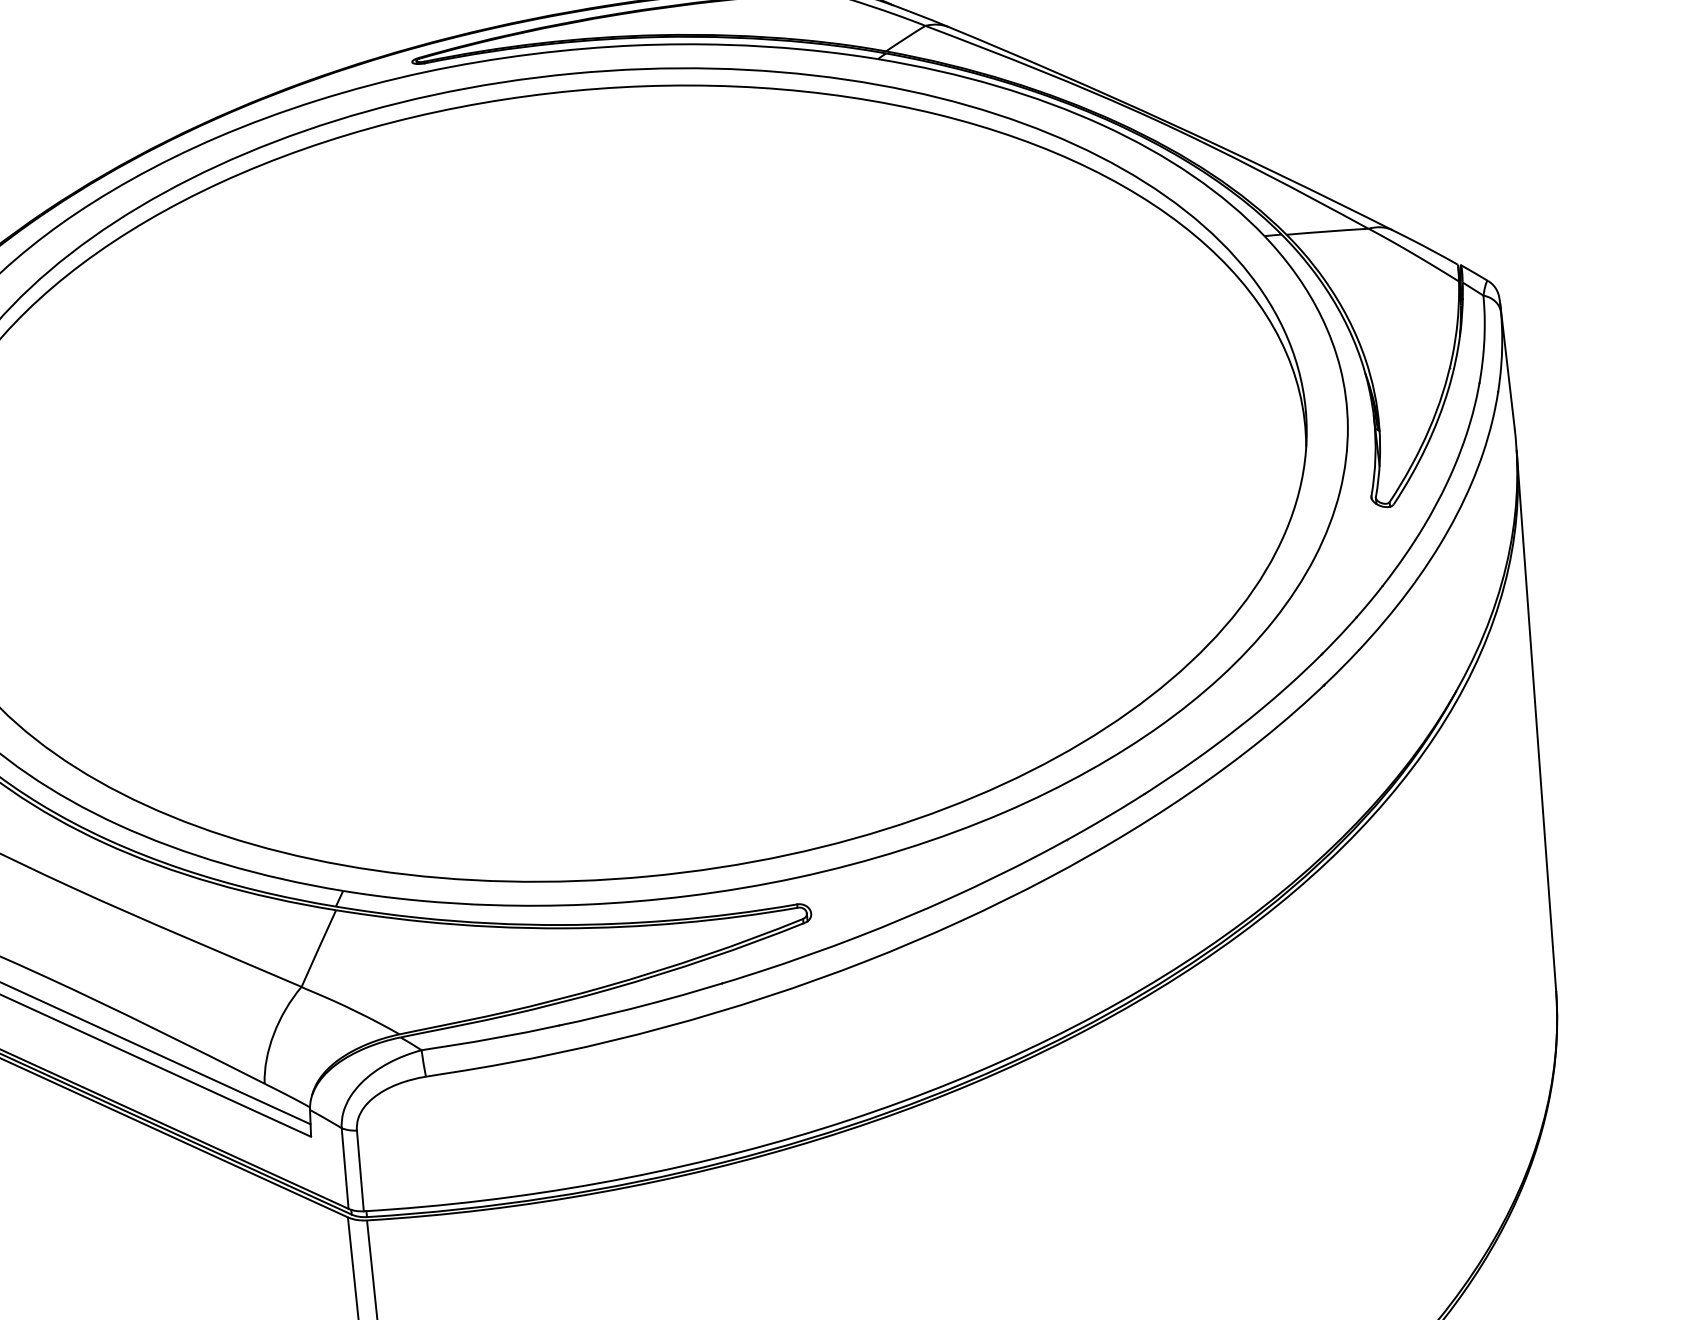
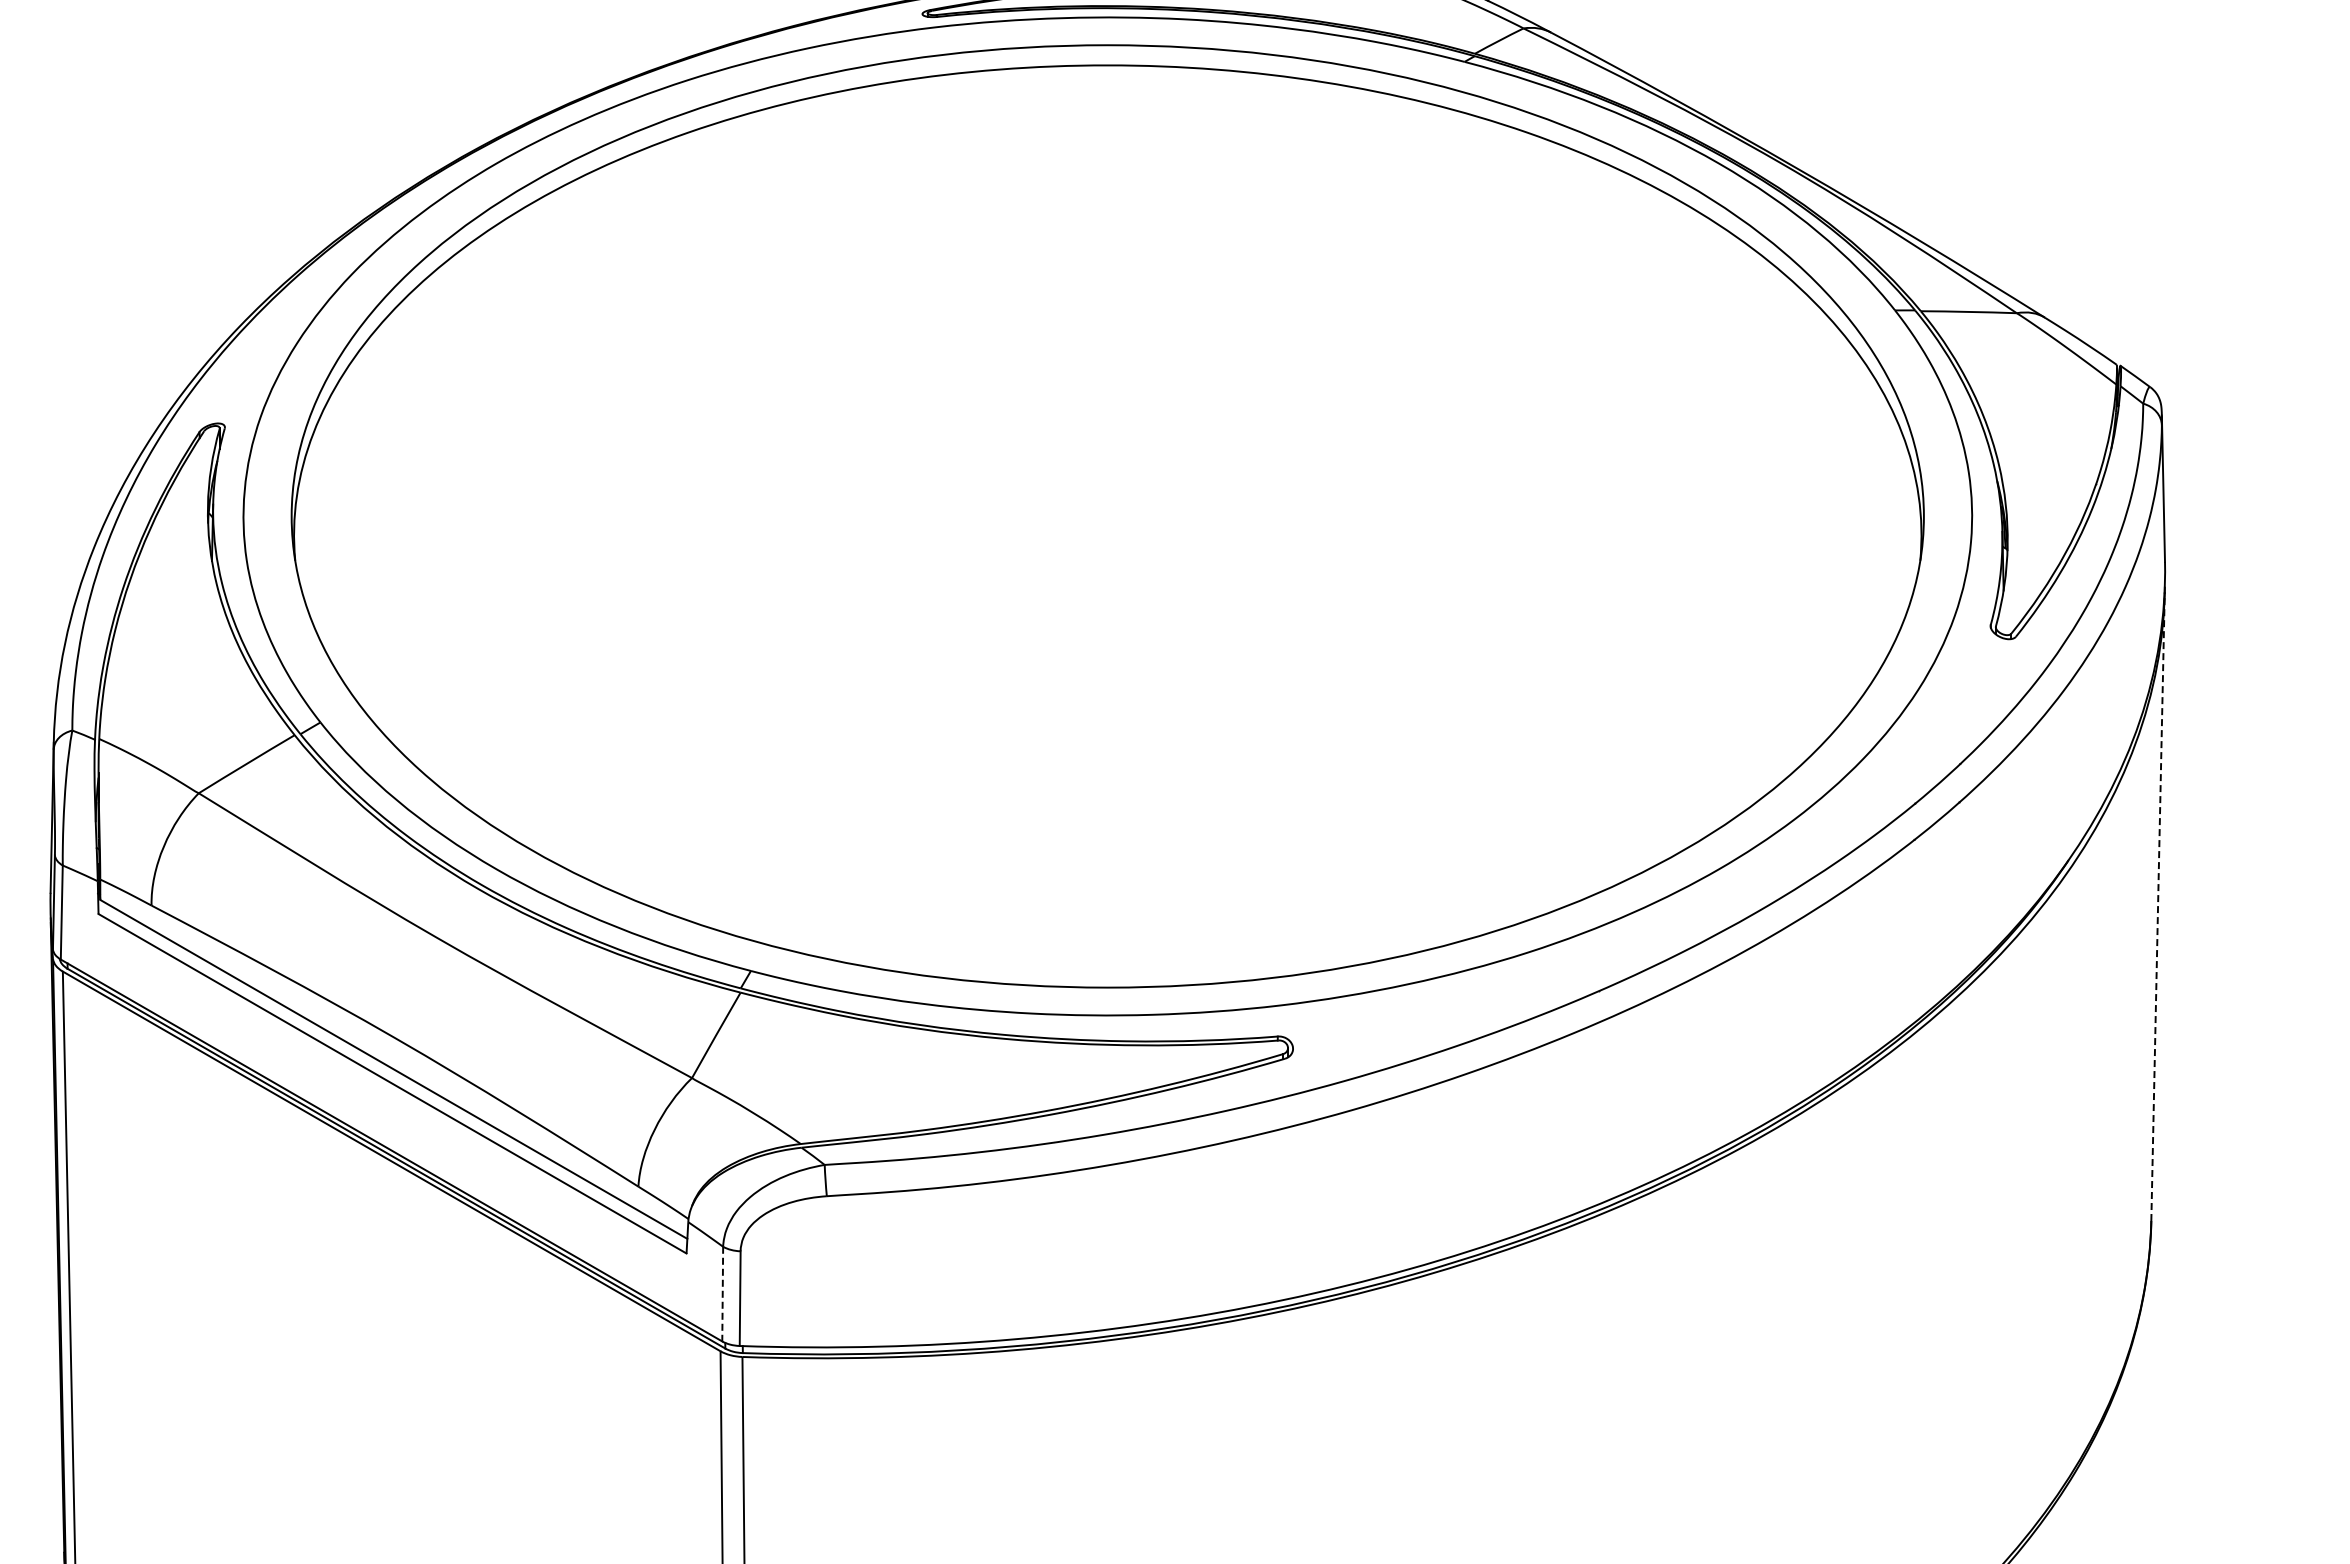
line: (1536, 722) -> (2158, 906), solid -> dashed
line: (344, 1168) -> (722, 1294), solid -> dashed

